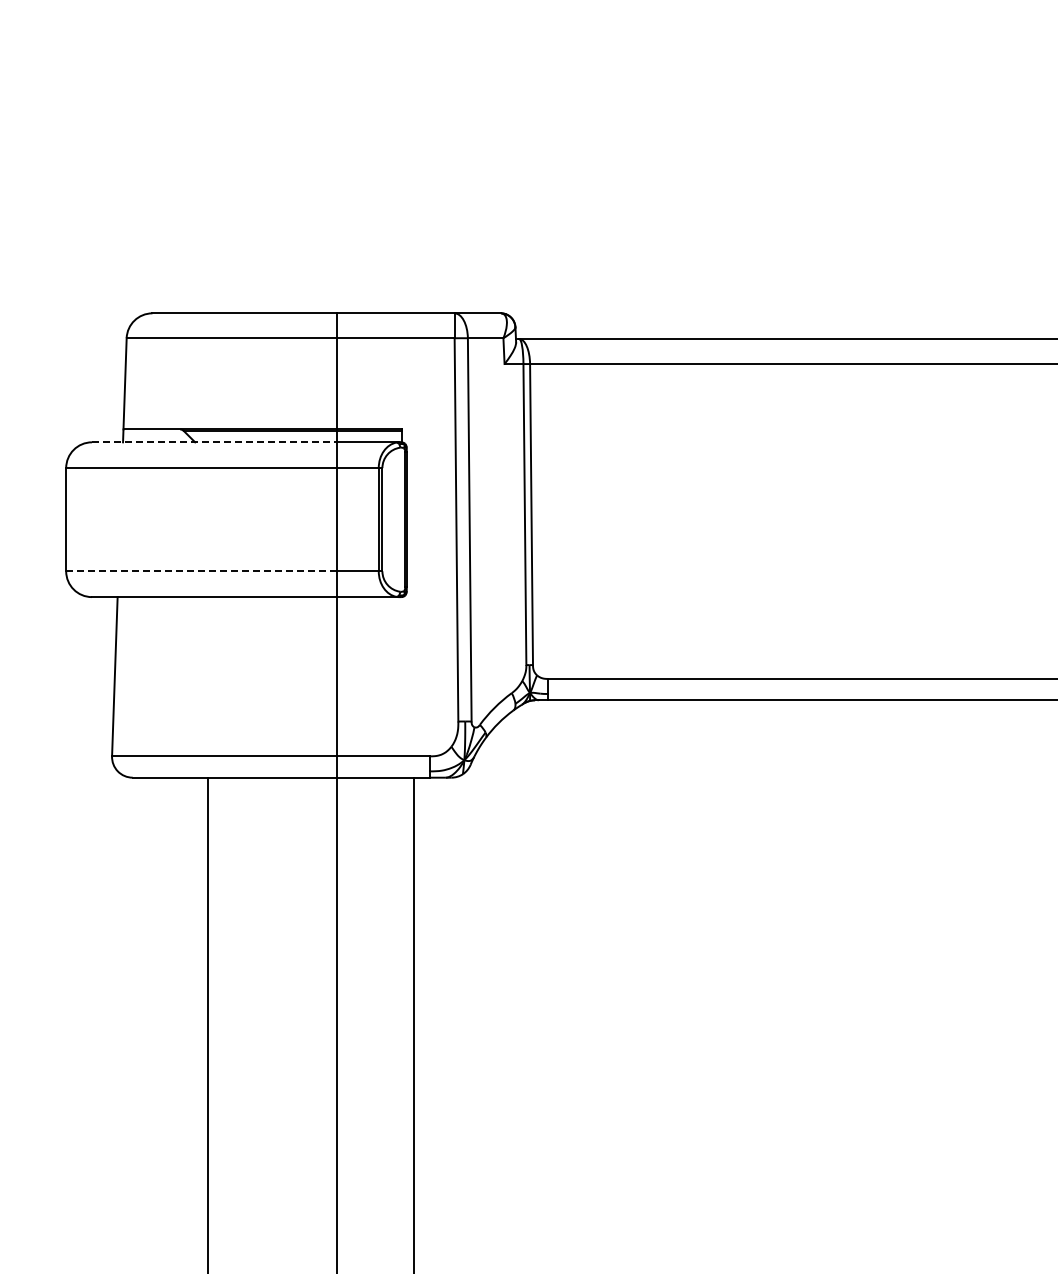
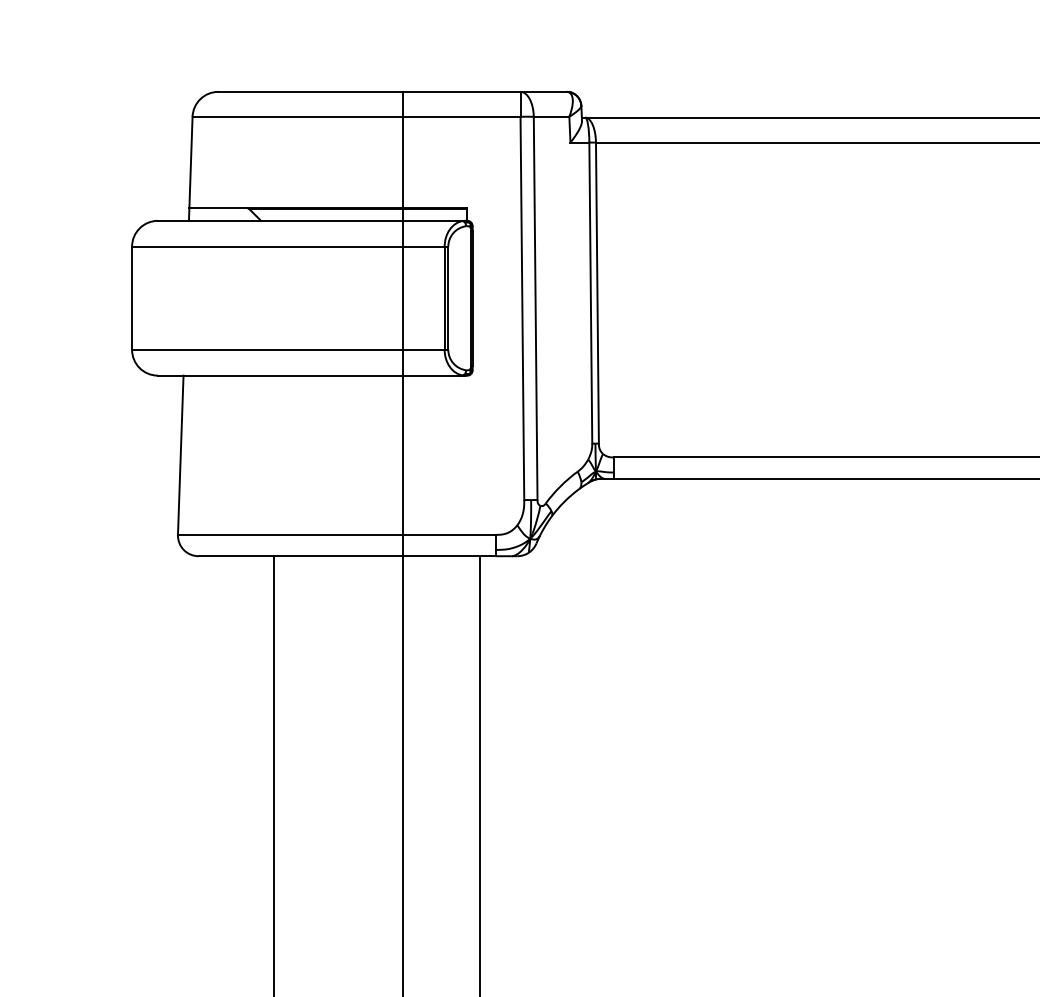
line: (214, 442) -> (280, 221), dashed -> solid
line: (202, 571) -> (268, 350), dashed -> solid

